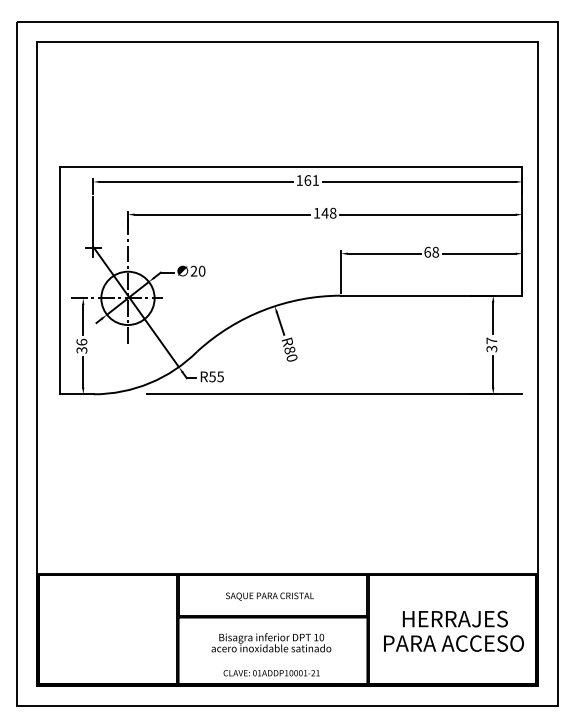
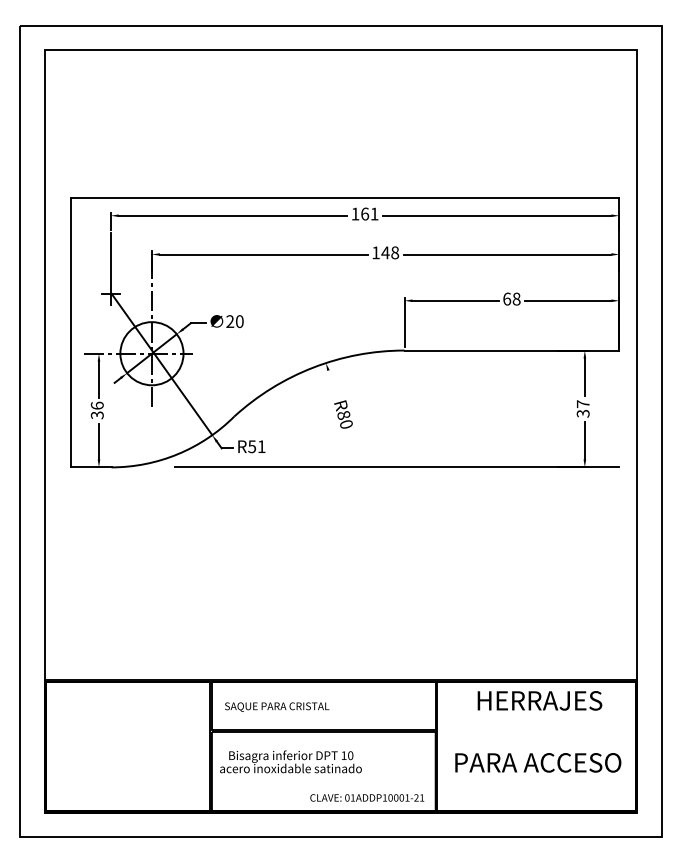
line: (280, 323) -> (332, 383), removed
text: (220, 376) -> (261, 446), R55 -> R51
text: (270, 596) -> (277, 706), moved
text: (454, 618) -> (539, 700), moved
text: (271, 642) -> (290, 761), moved
text: (271, 672) -> (367, 797), moved

